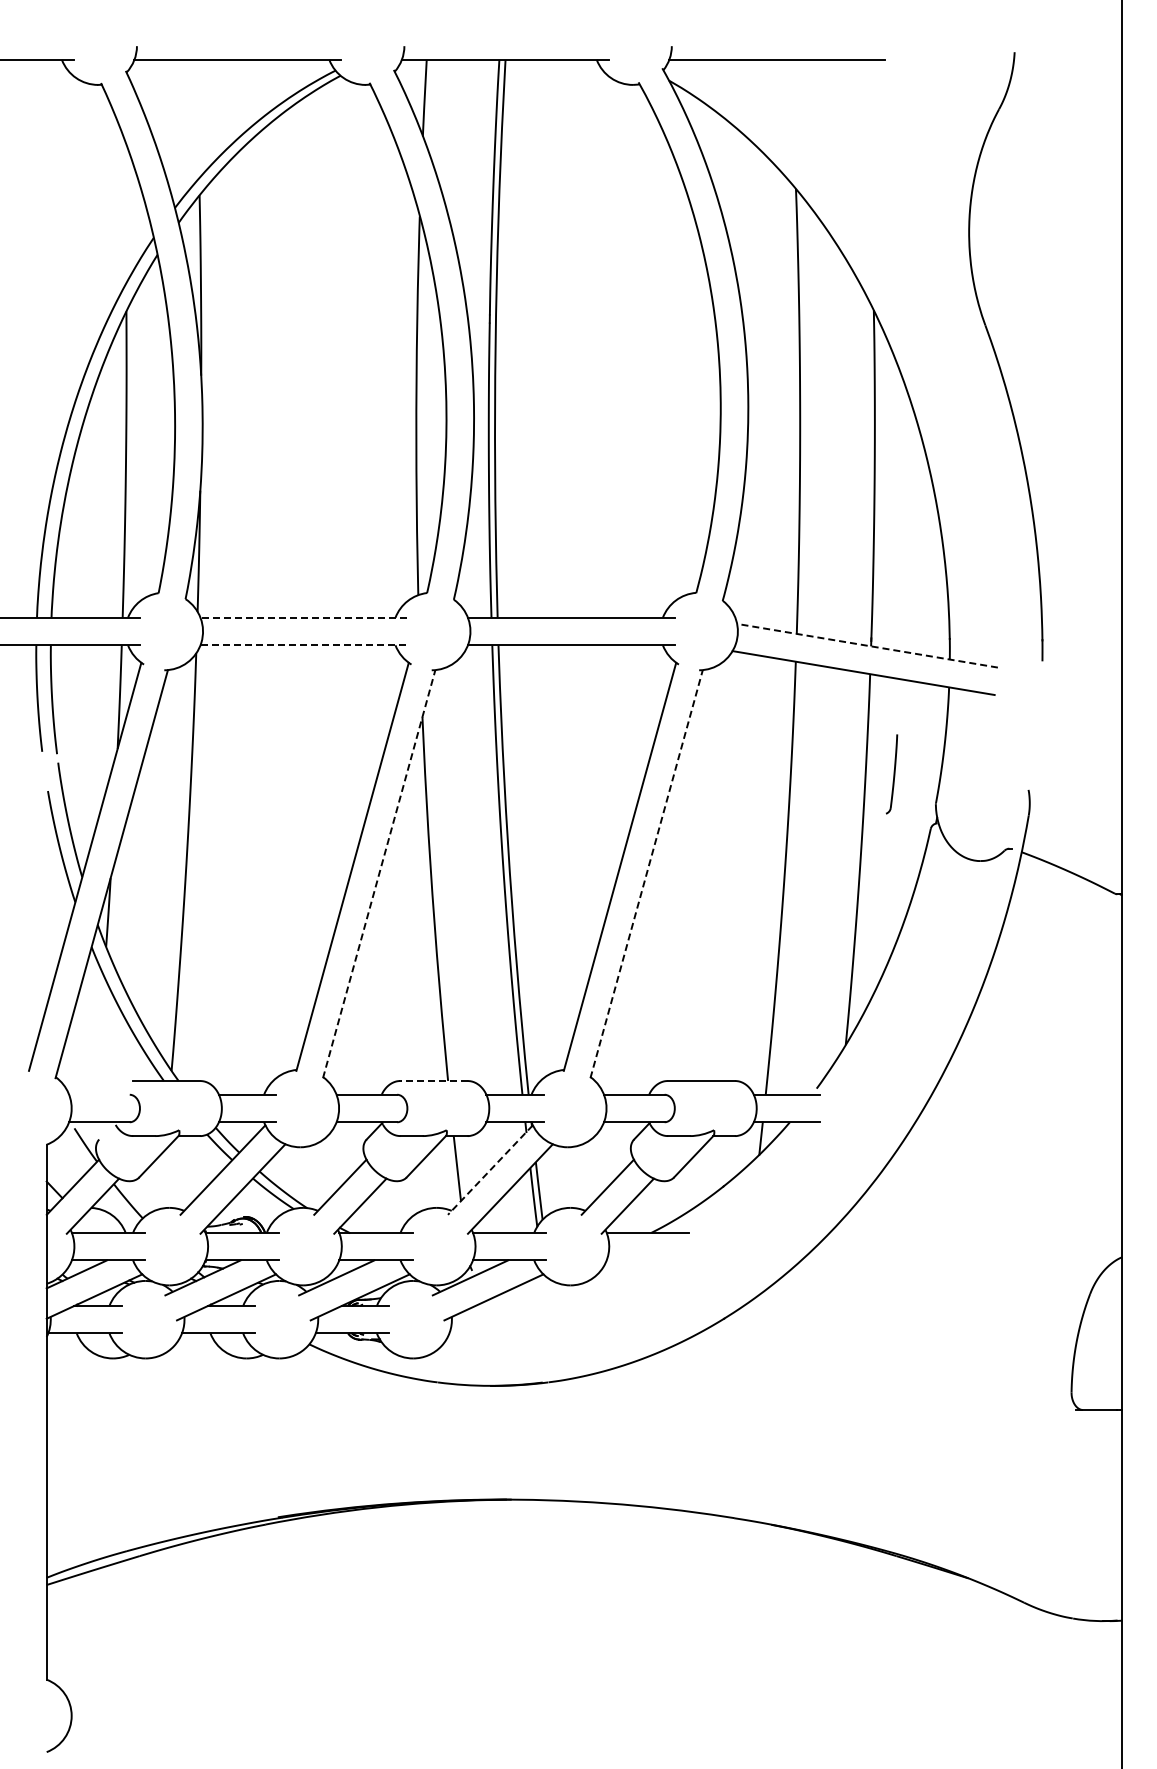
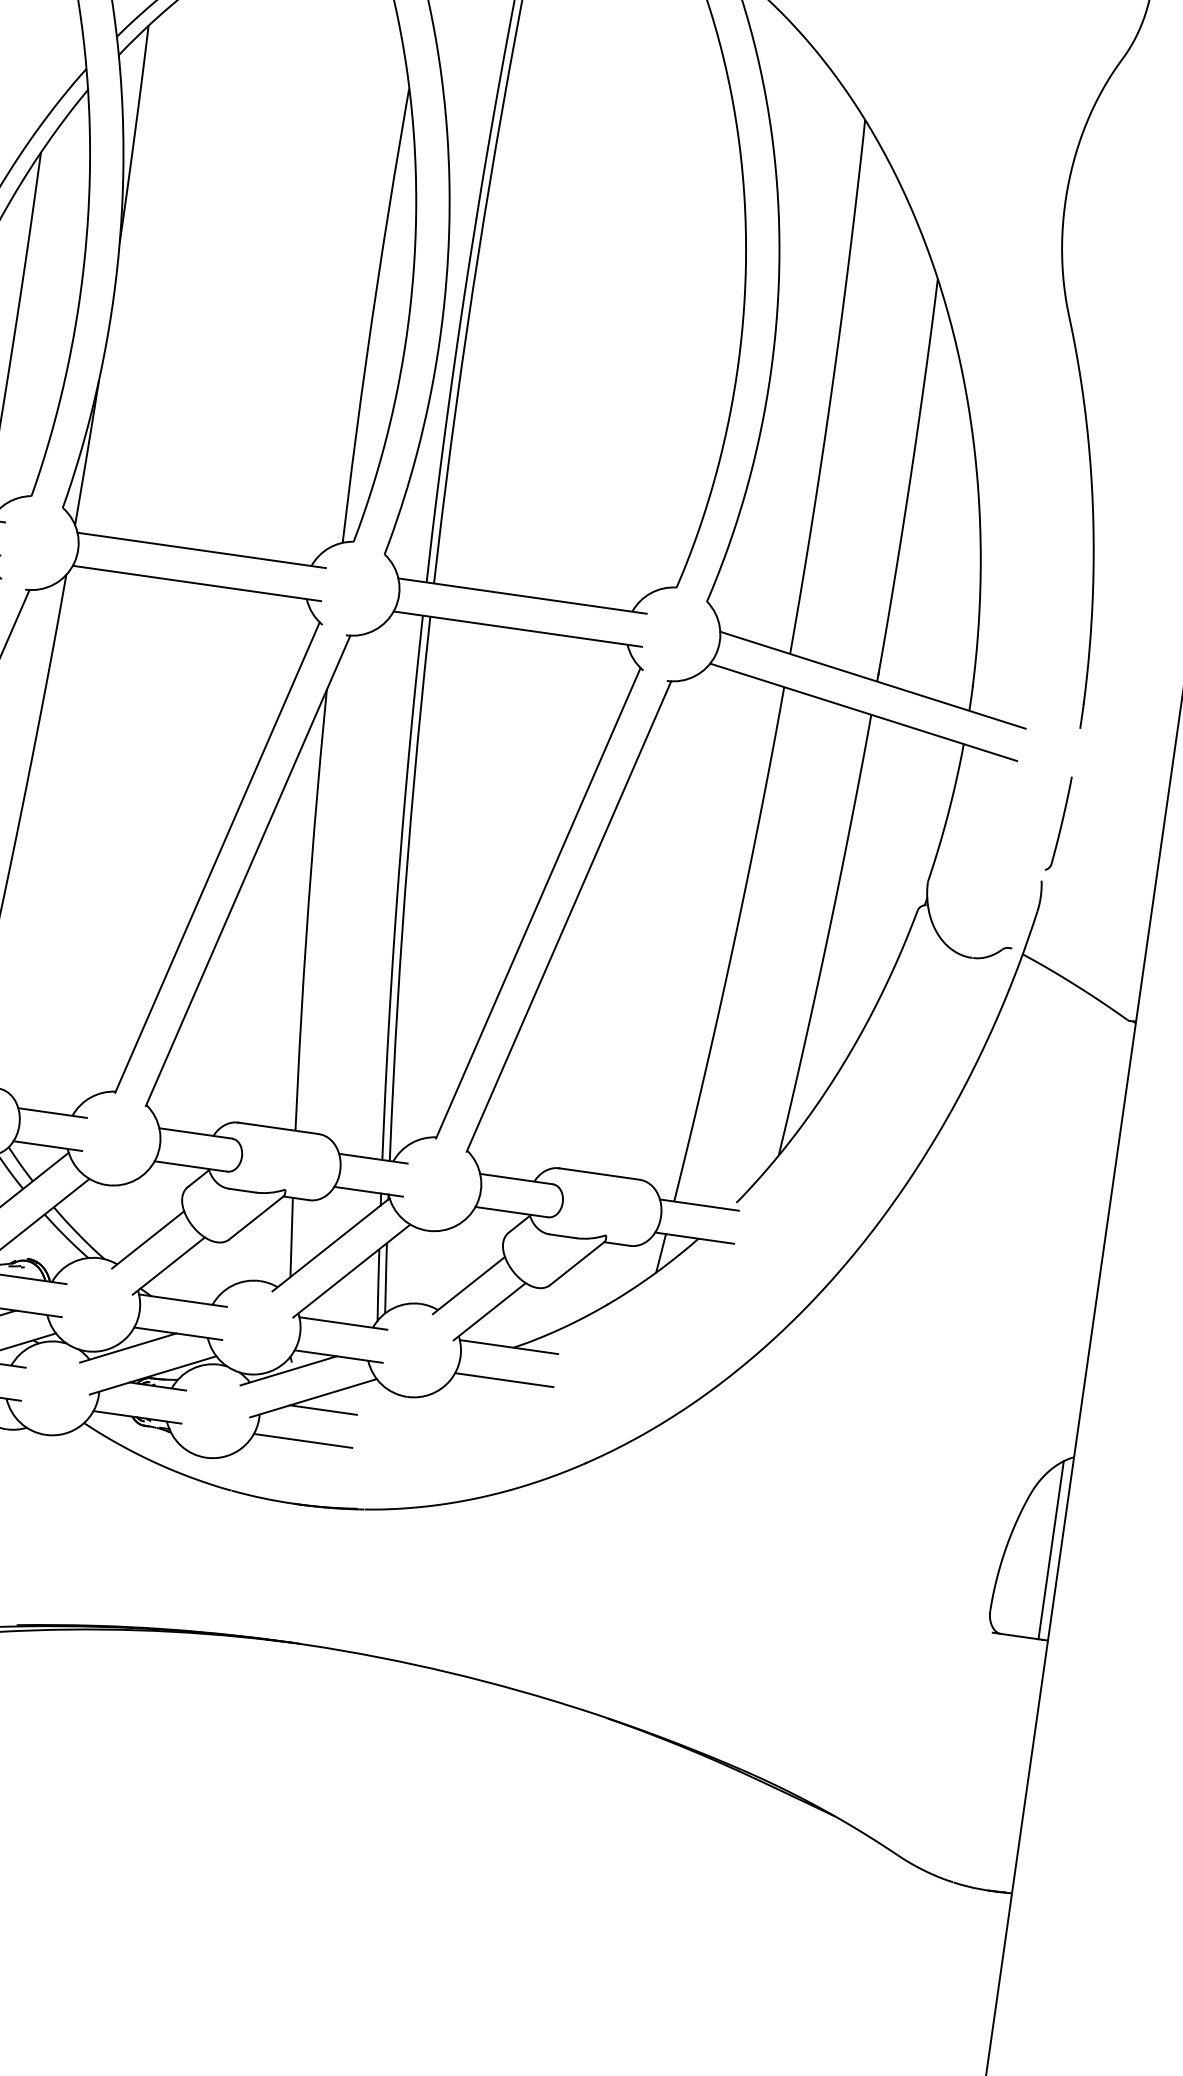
line: (303, 617) -> (201, 550), dashed -> solid
line: (304, 645) -> (197, 583), dashed -> solid
line: (867, 645) -> (873, 679), dashed -> solid
part: (892, 774) -> (1059, 823), moved
line: (379, 874) -> (248, 871), dashed -> solid
line: (646, 874) -> (568, 916), dashed -> solid
line: (433, 1080) -> (278, 1127), dashed -> solid
line: (490, 1170) -> (331, 1245), dashed -> solid
line: (647, 1260) -> (504, 1380), added
line: (503, 1305) -> (323, 1409), added
line: (490, 1333) -> (303, 1440), added
line: (1114, 1335) -> (1051, 1549), added

